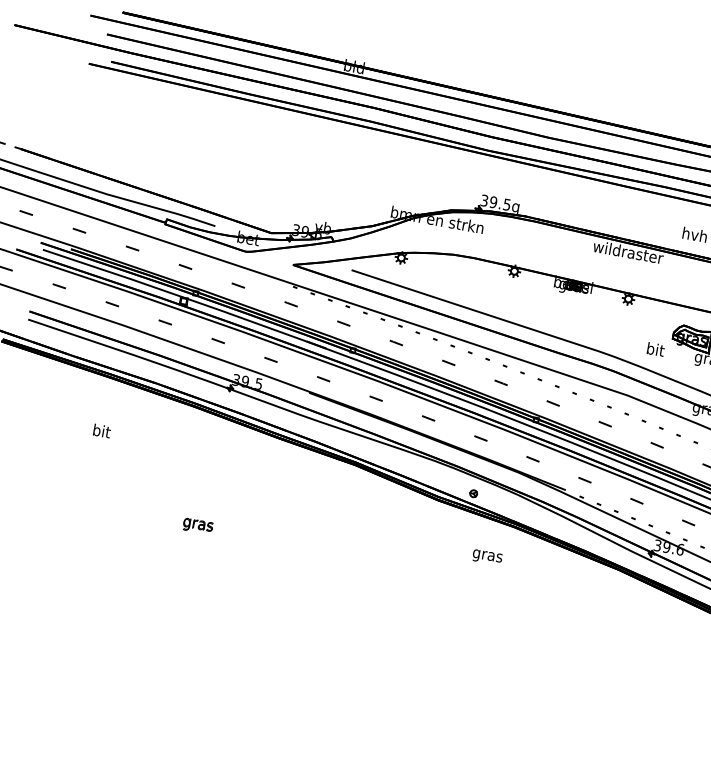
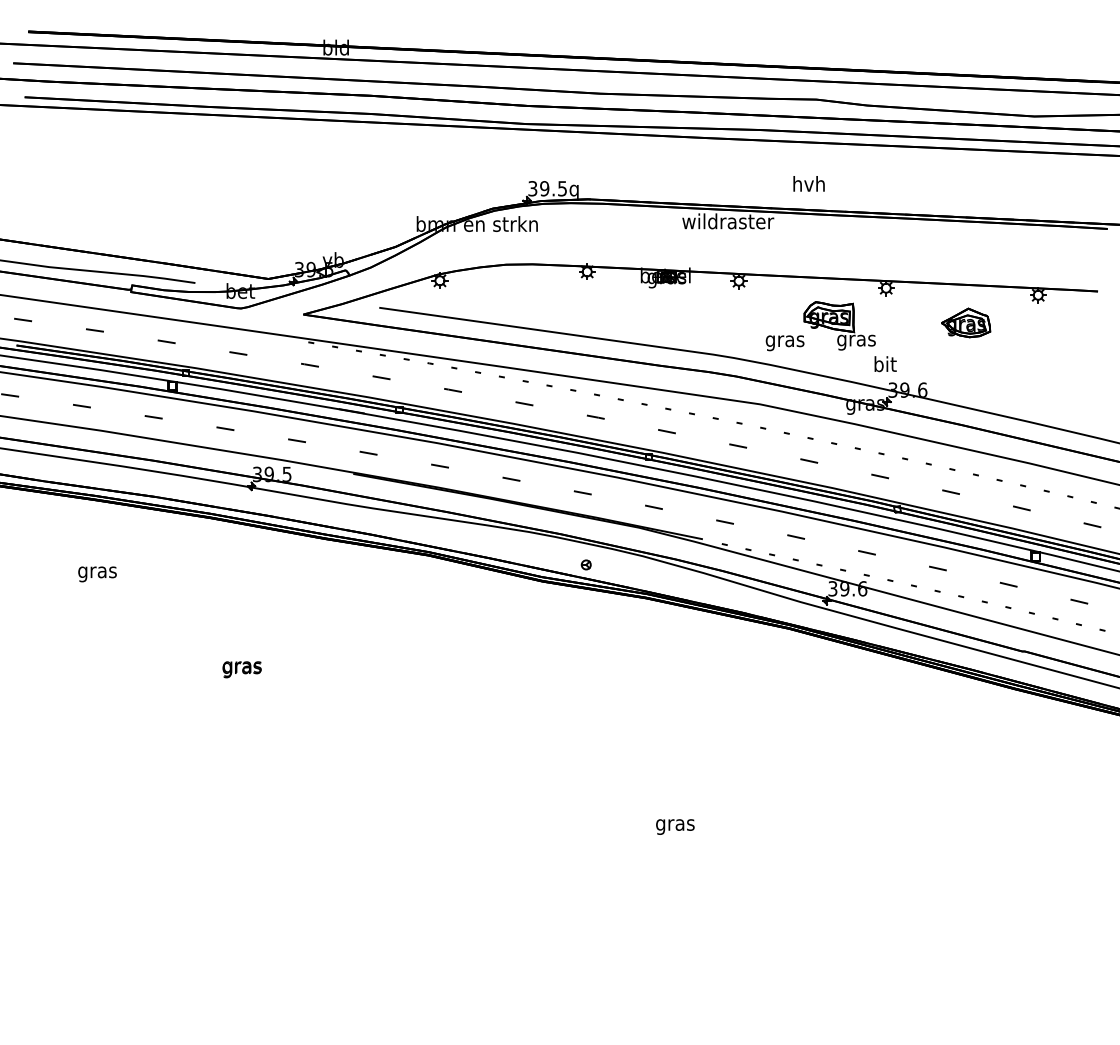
text: (654, 351) -> (784, 341), bit -> gras
text: (101, 432) -> (97, 572), bit -> gras
text: (487, 557) -> (675, 826), moved

